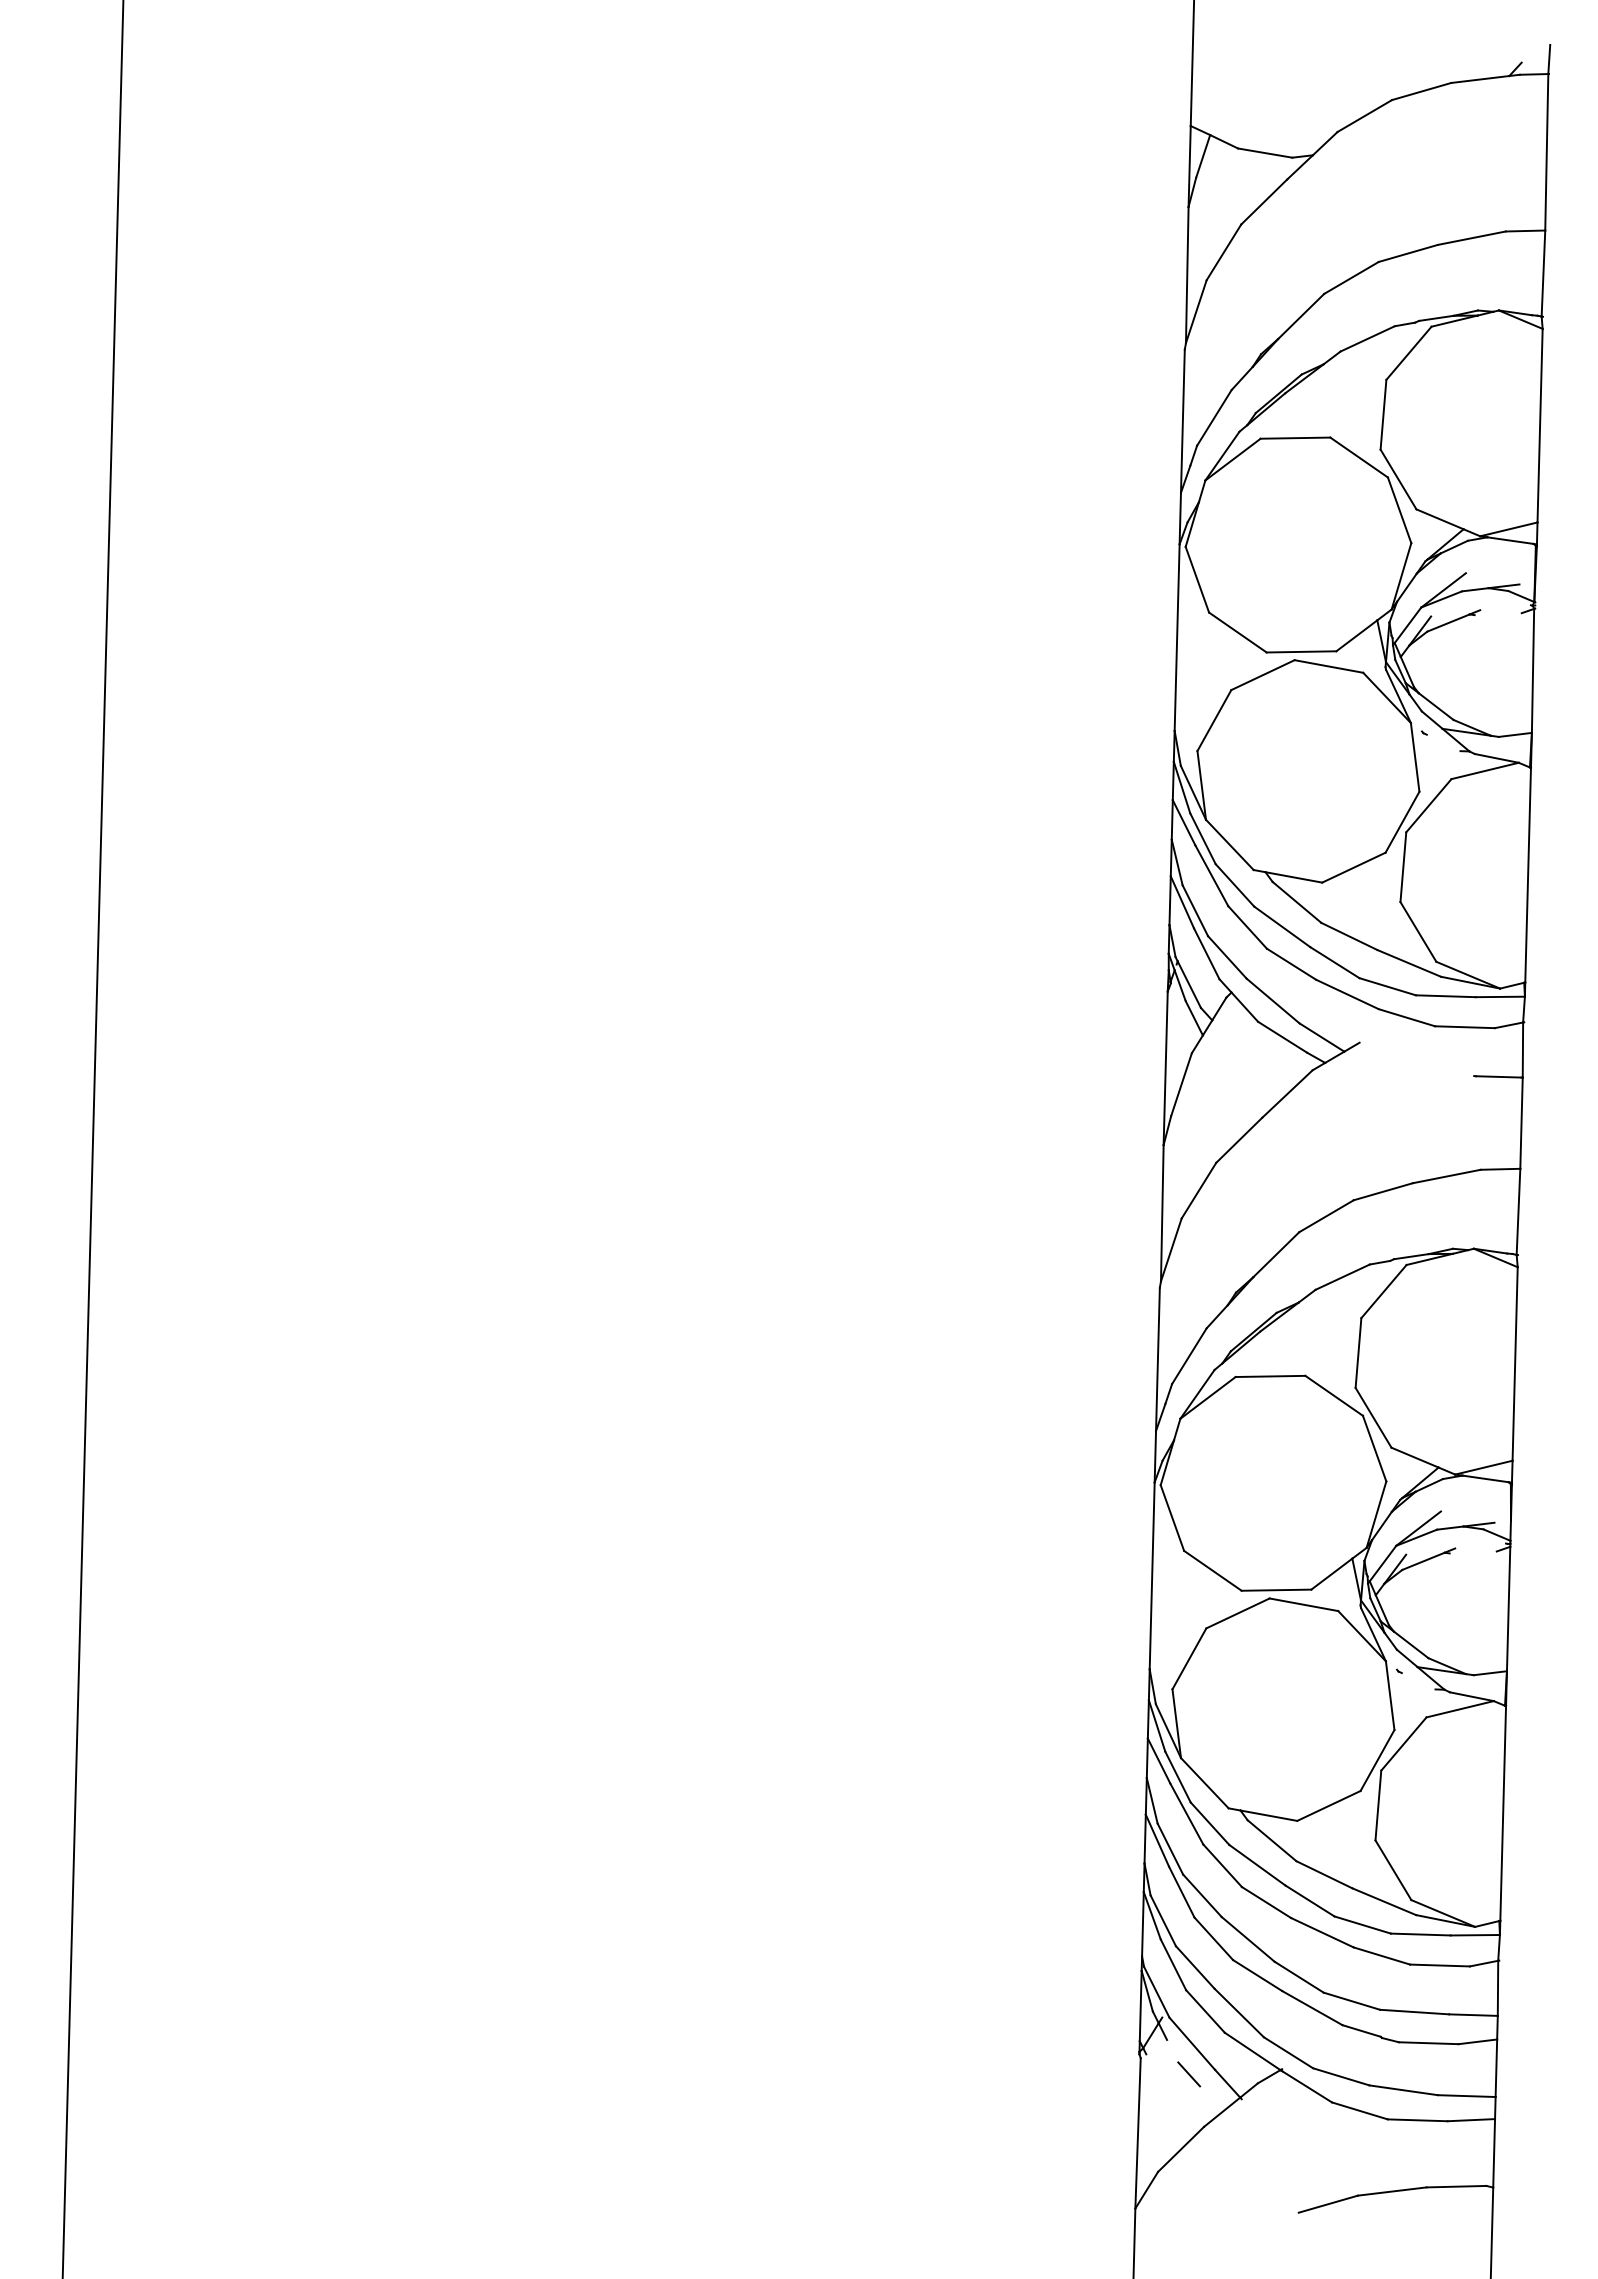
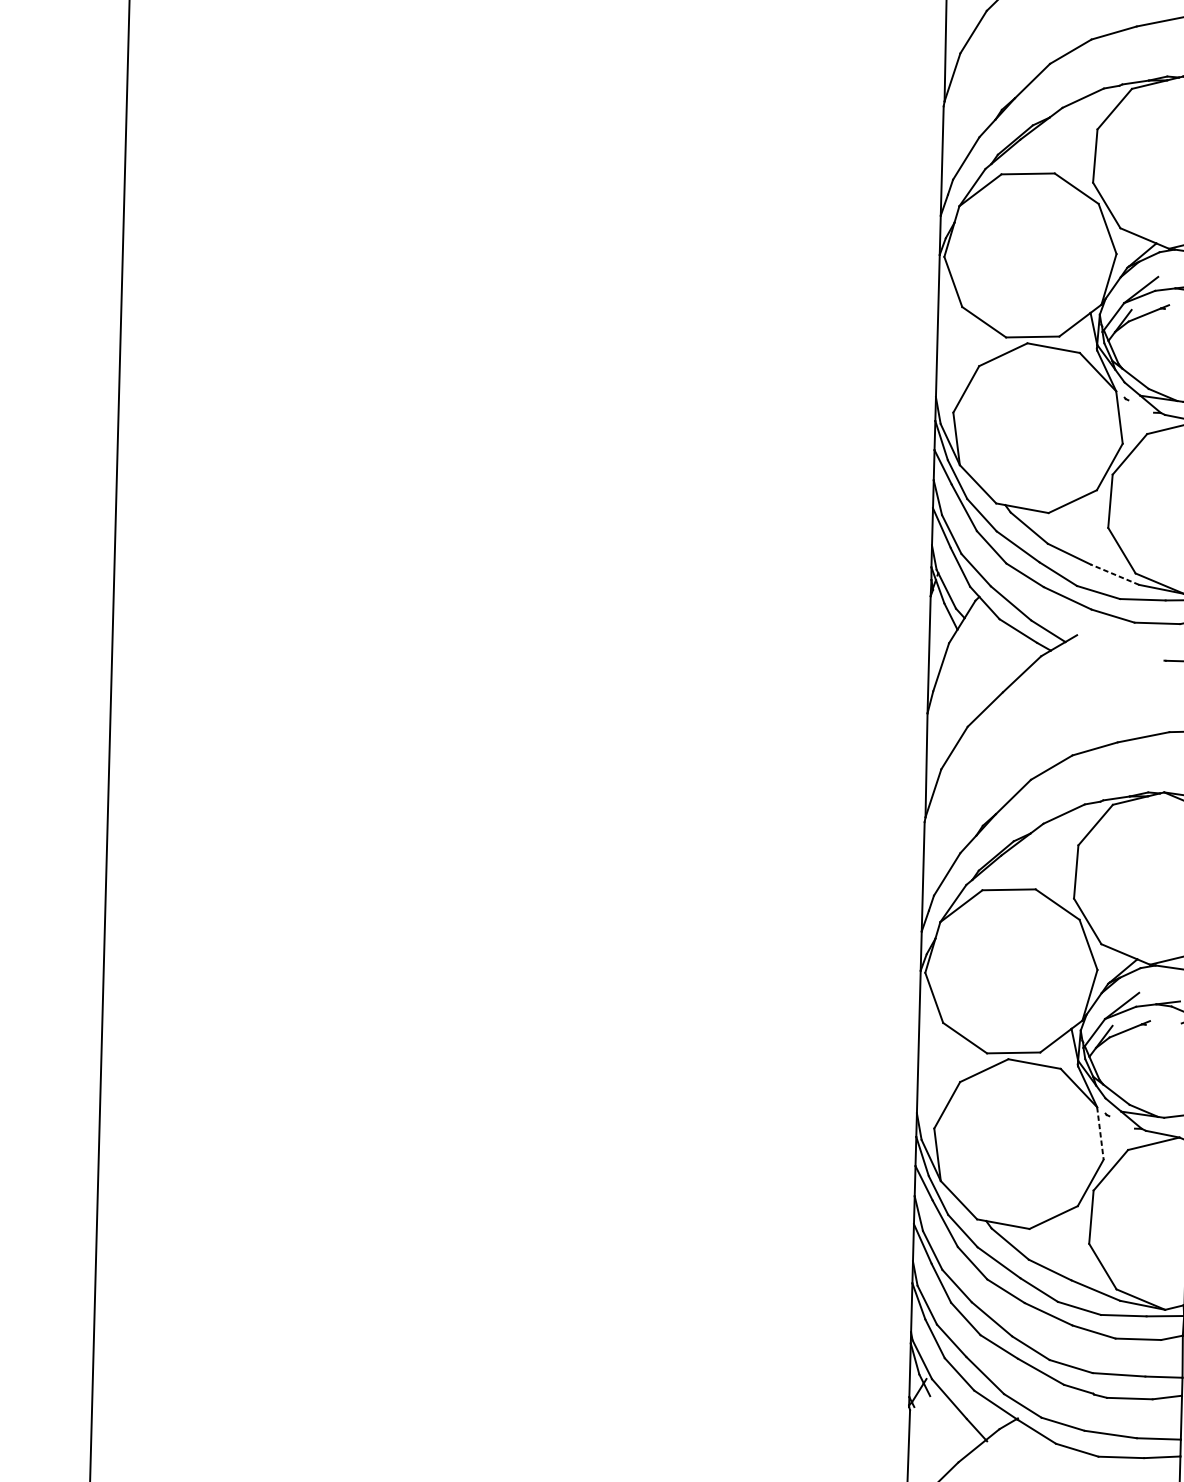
line: (1409, 963) -> (1115, 574), solid -> dashed
line: (1390, 1695) -> (1100, 1133), solid -> dashed
line: (1189, 2074) -> (947, 1422), removed

